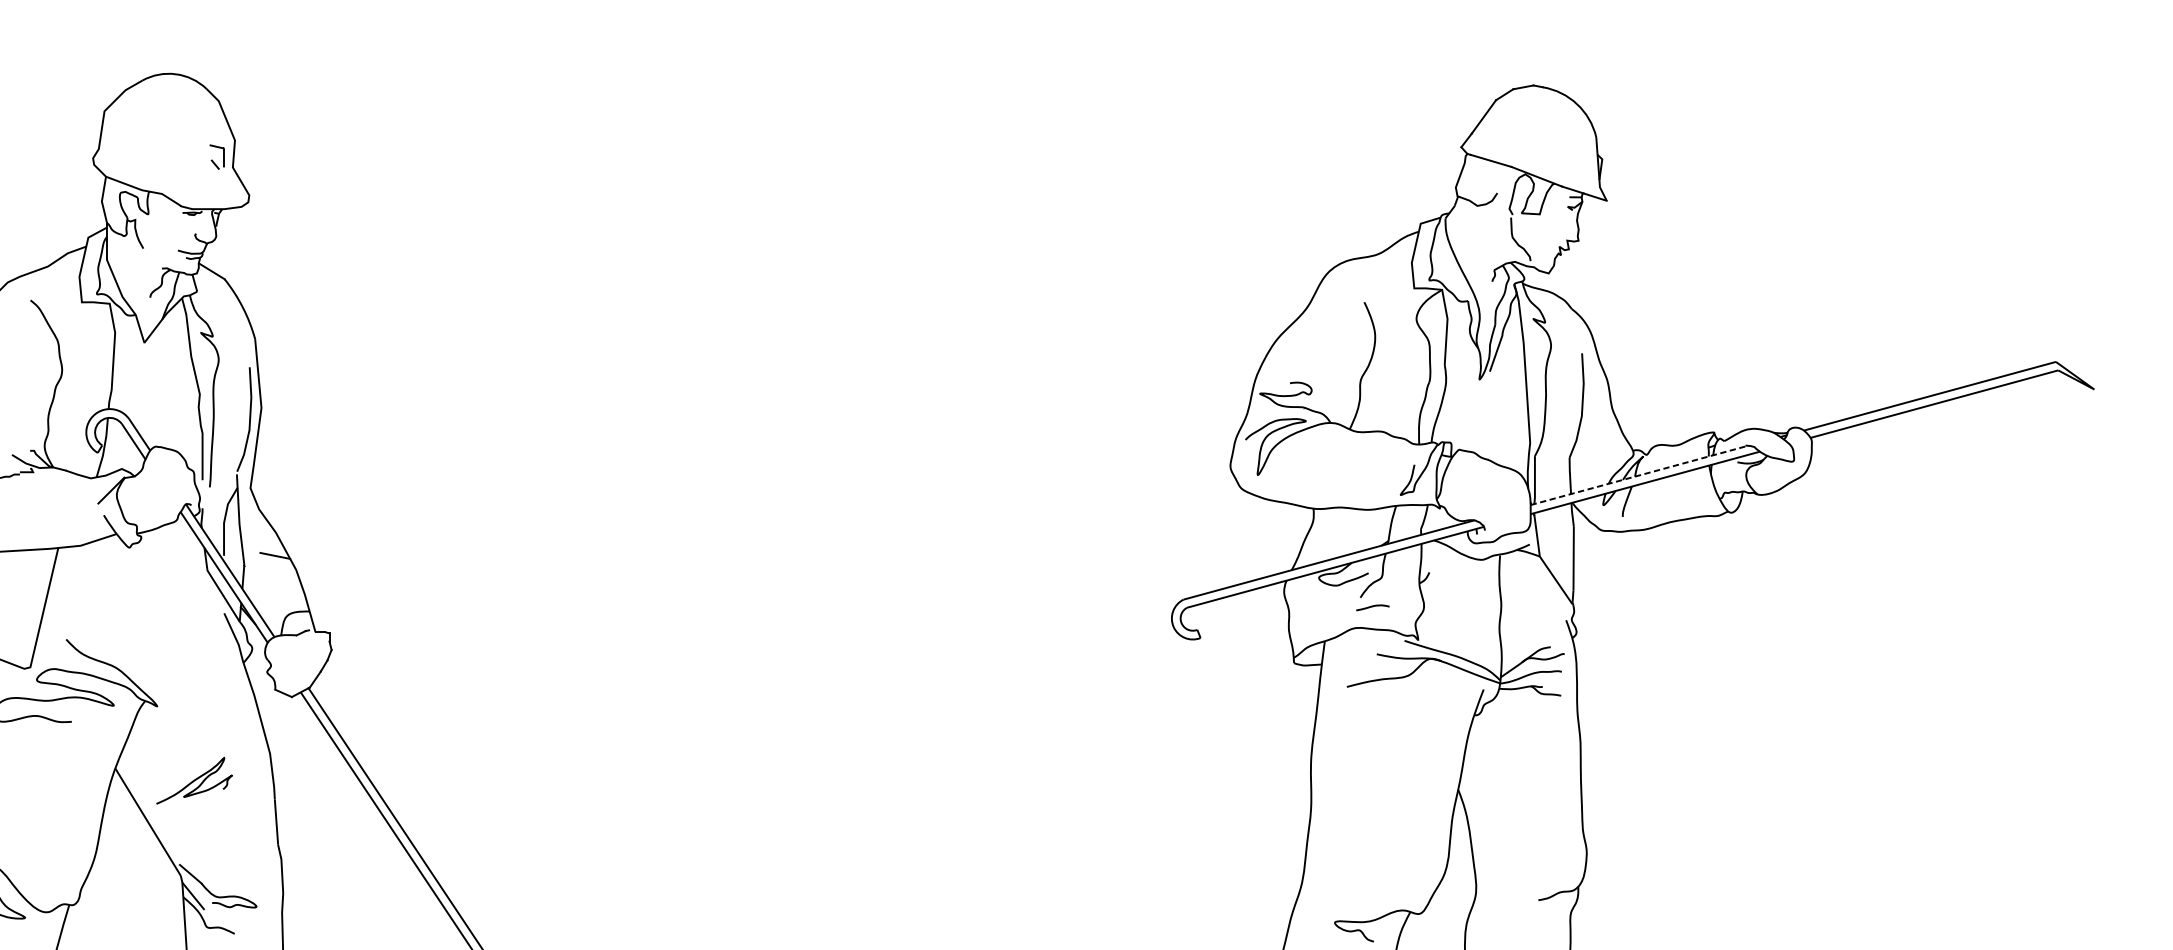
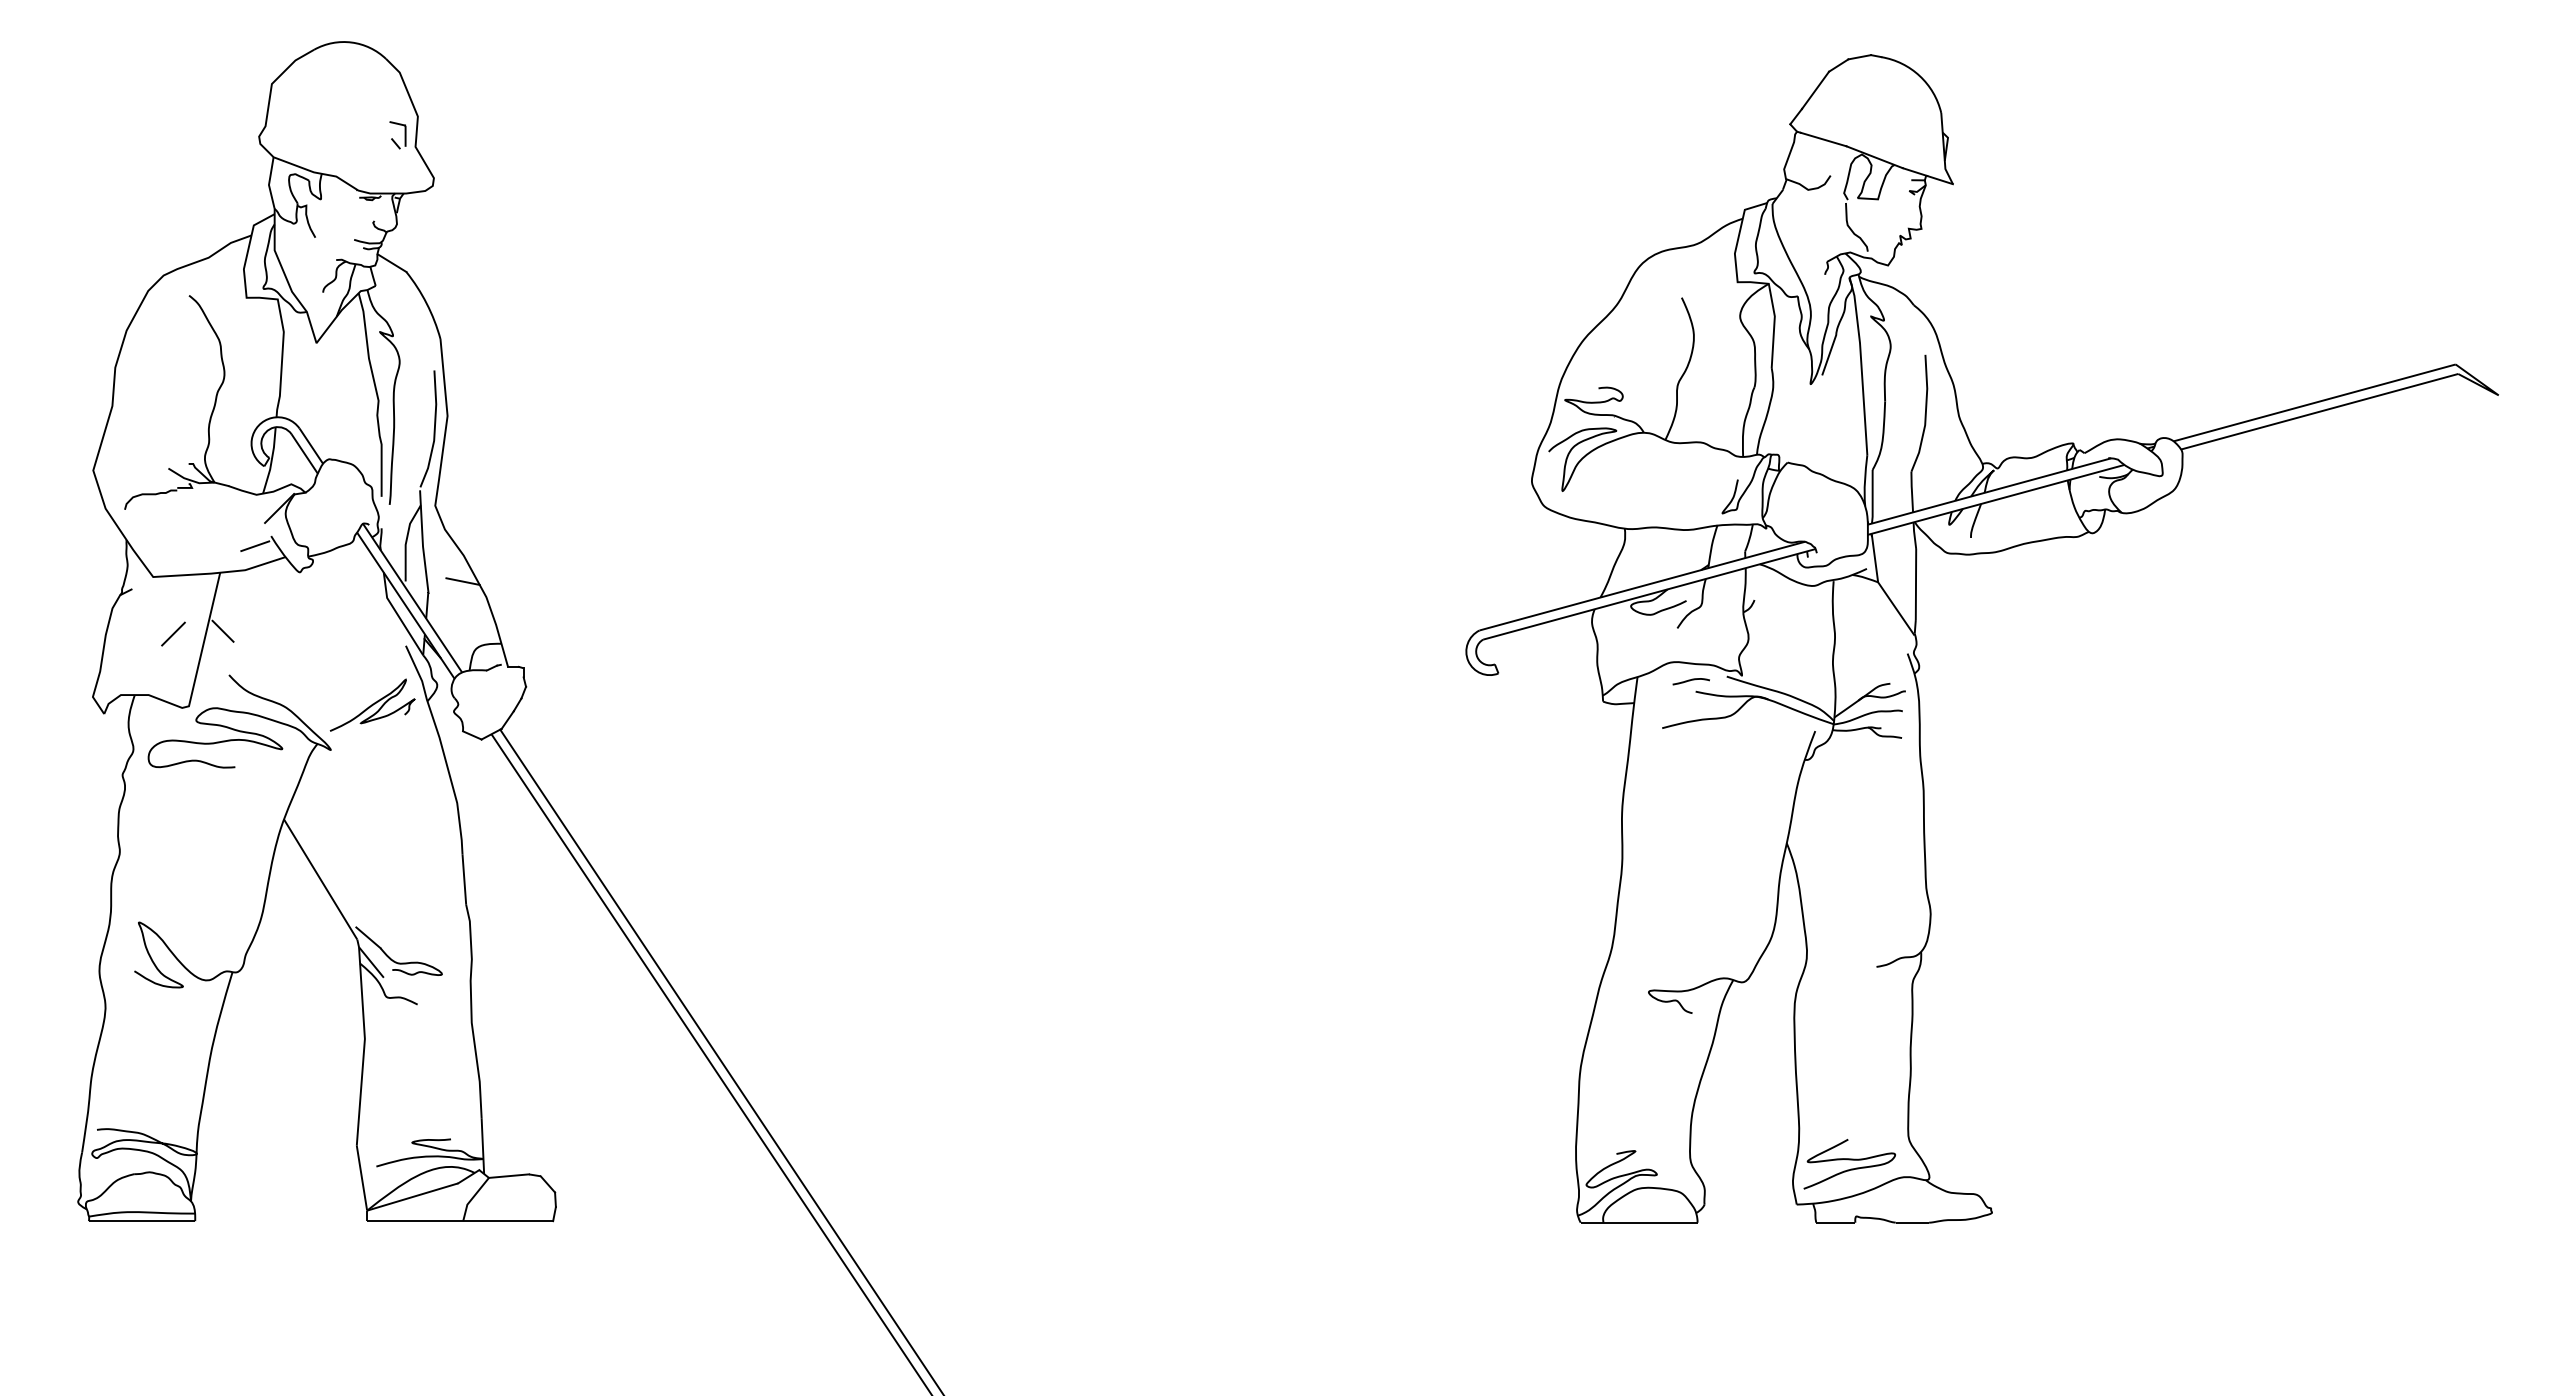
line: (1640, 475) -> (1990, 491), dashed -> solid
line: (89, 524) -> (255, 546), added
line: (60, 599) -> (222, 630), added
line: (16, 602) -> (173, 633), added
curve: (1372, 607) -> (1690, 681), moved
curve: (194, 780) -> (372, 704), moved

